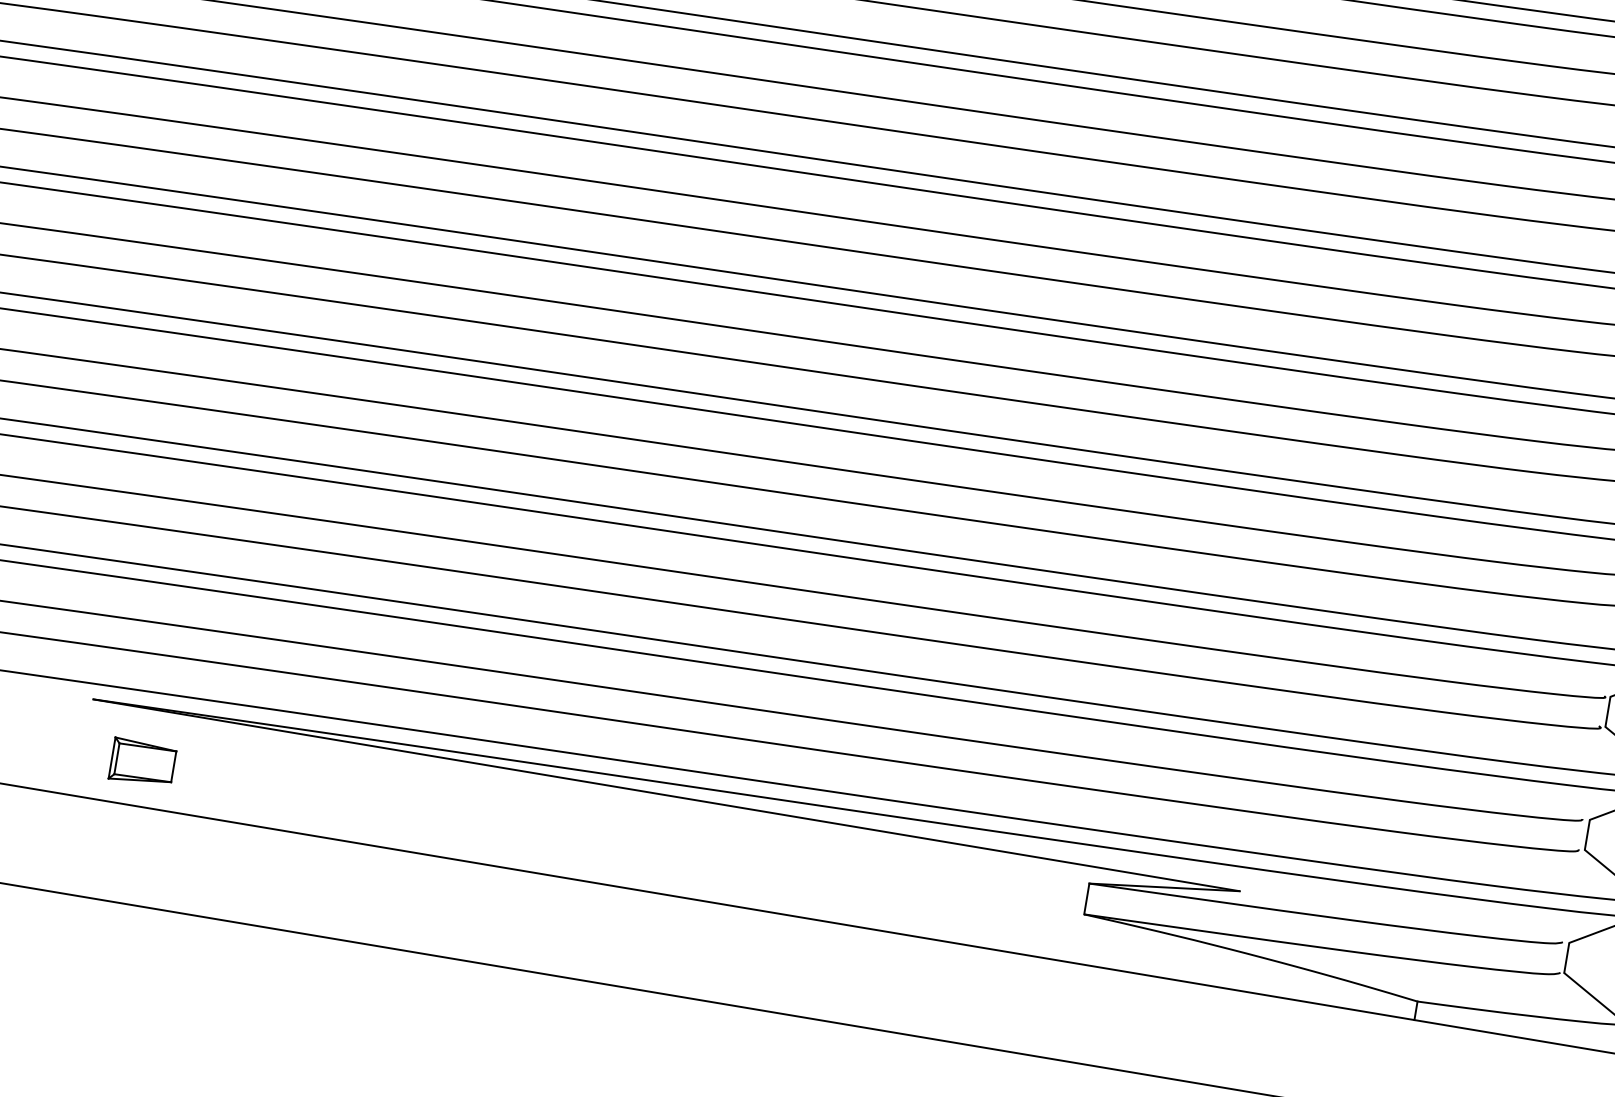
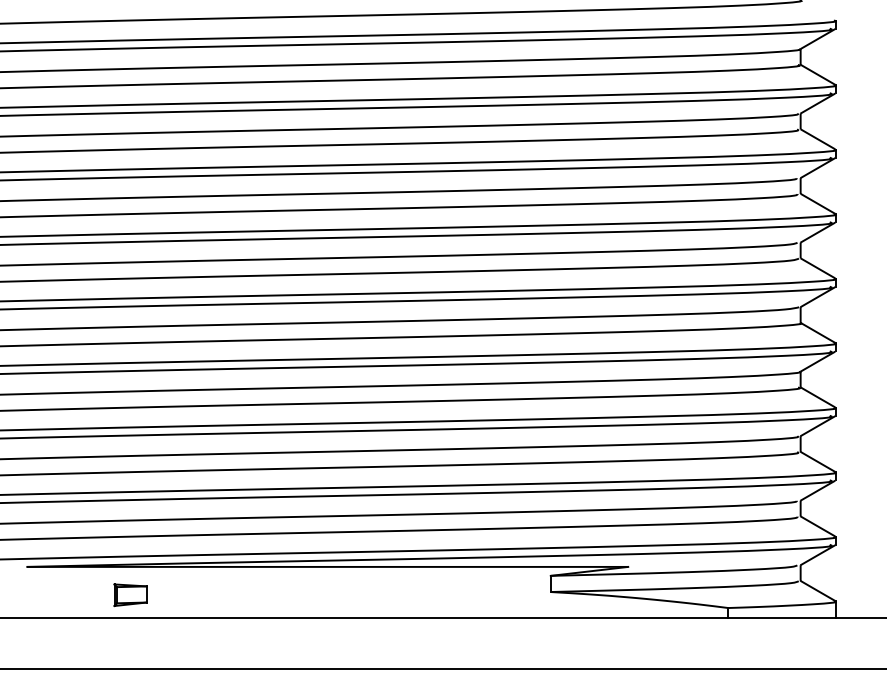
part: (142, 763) -> (130, 595), moved

